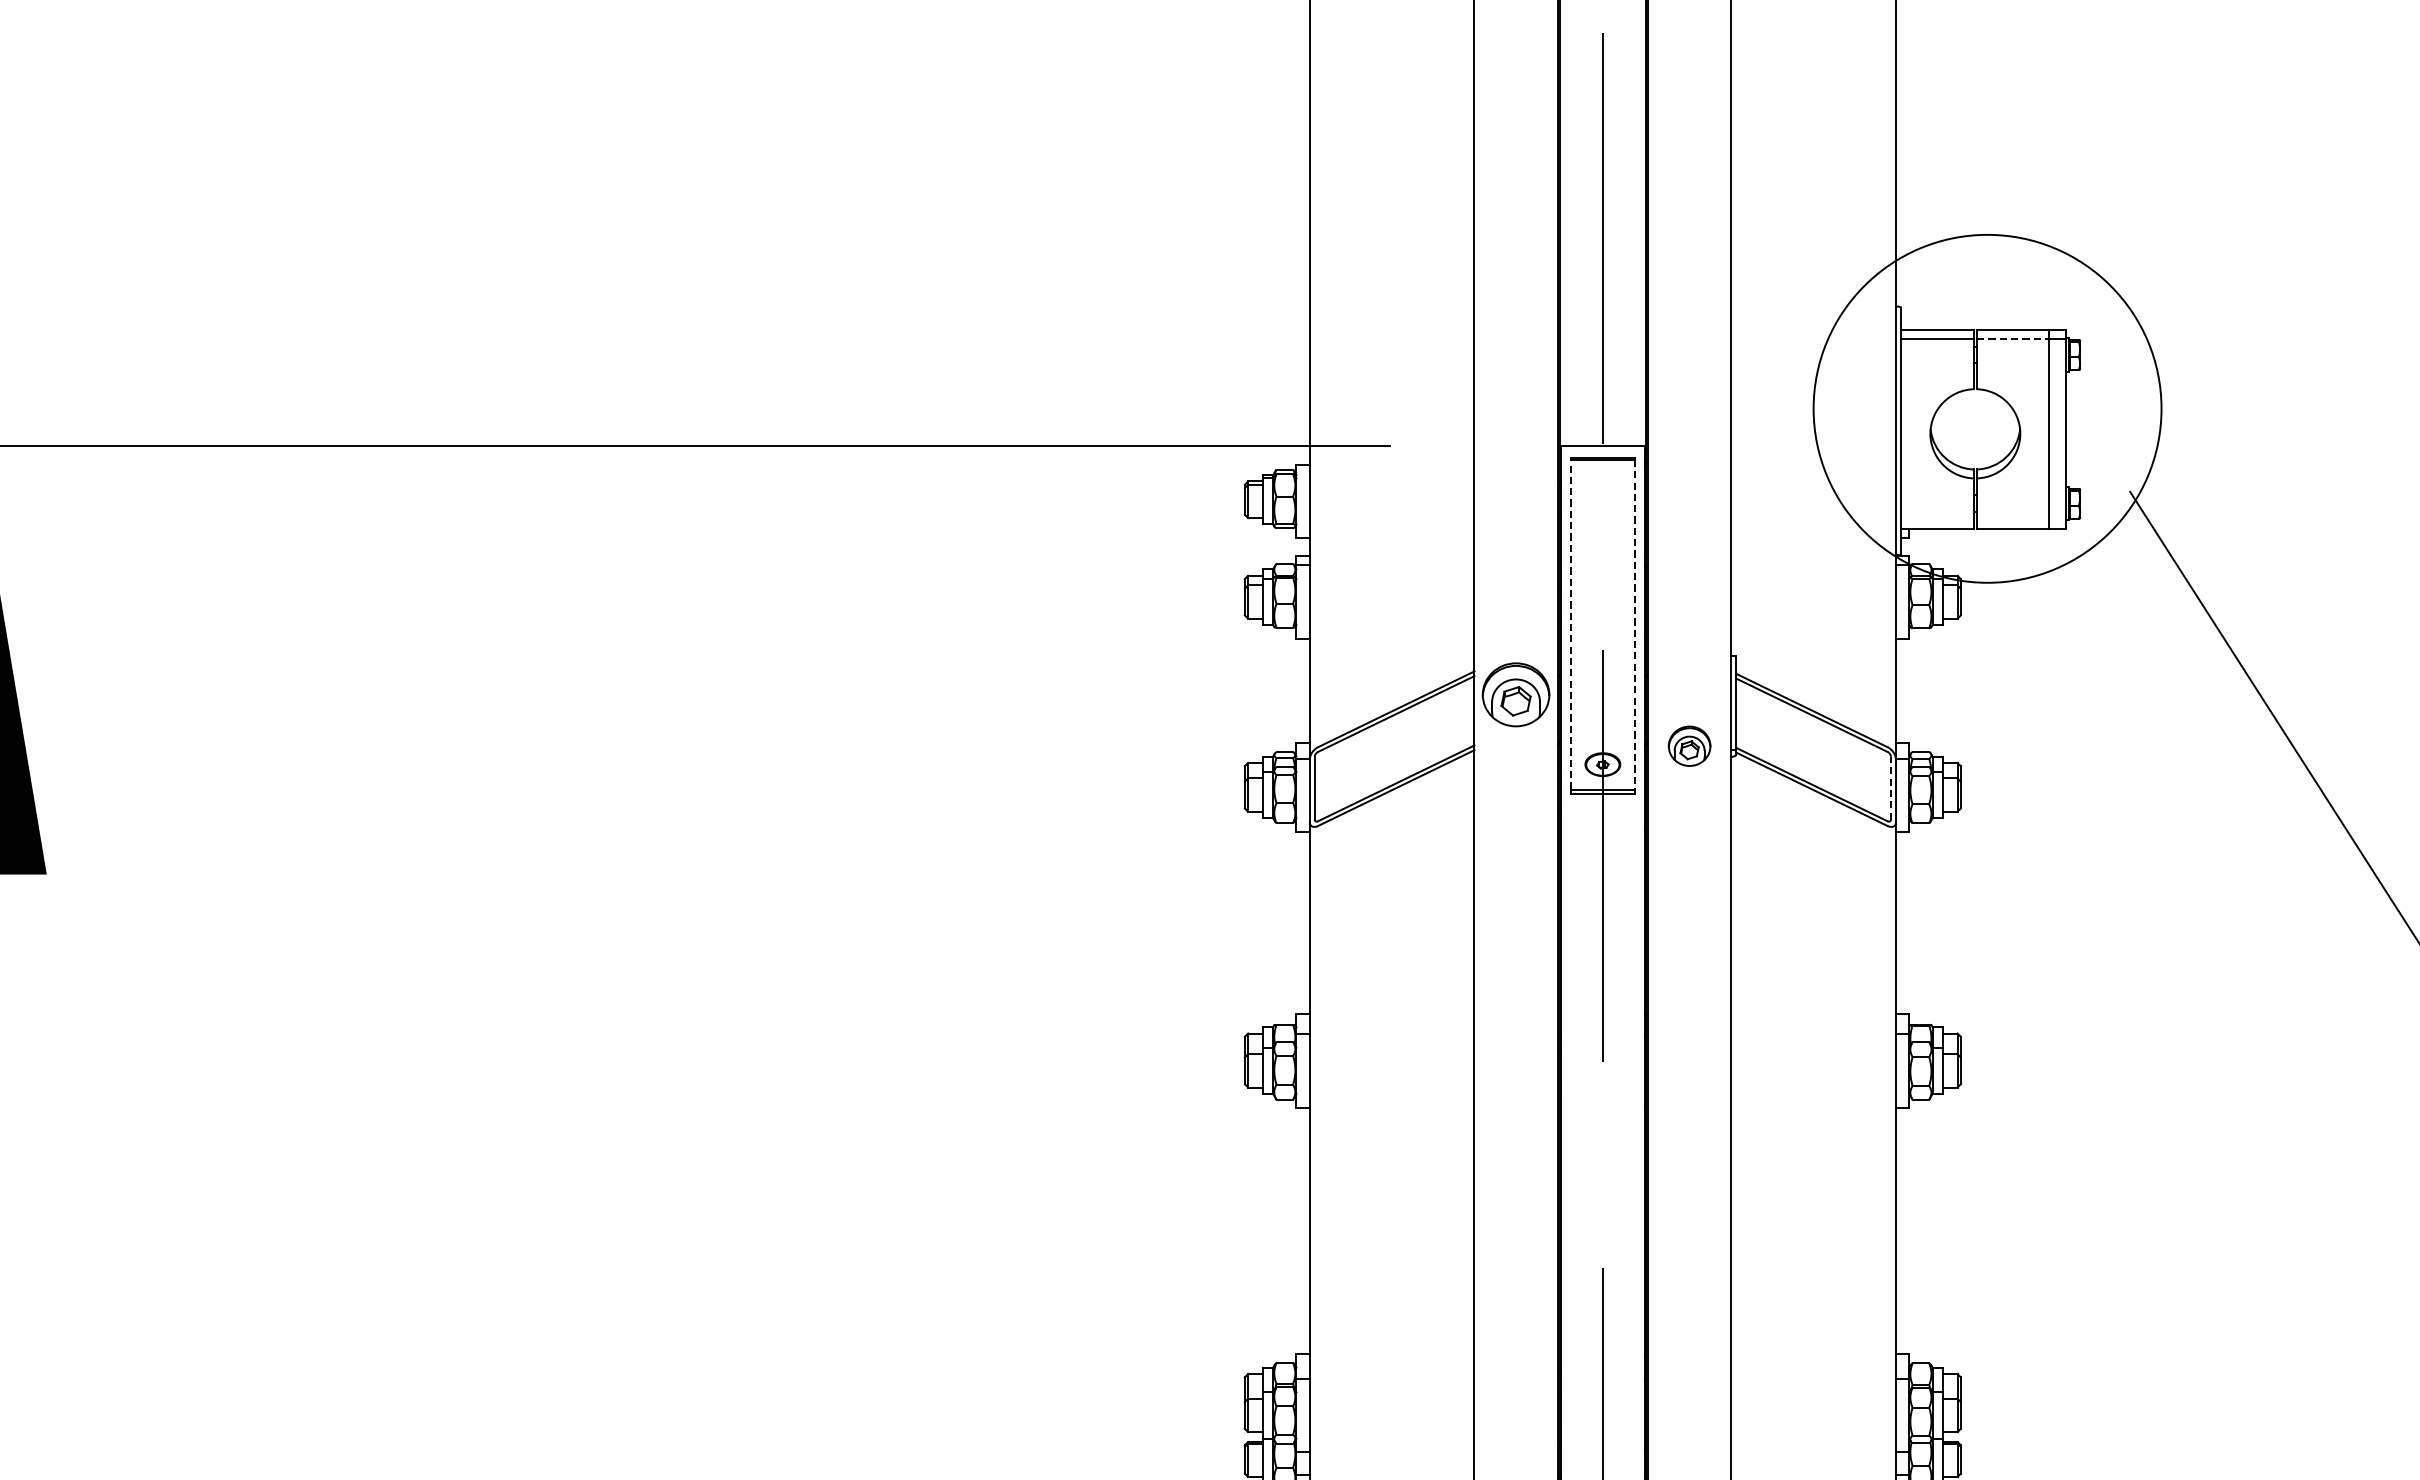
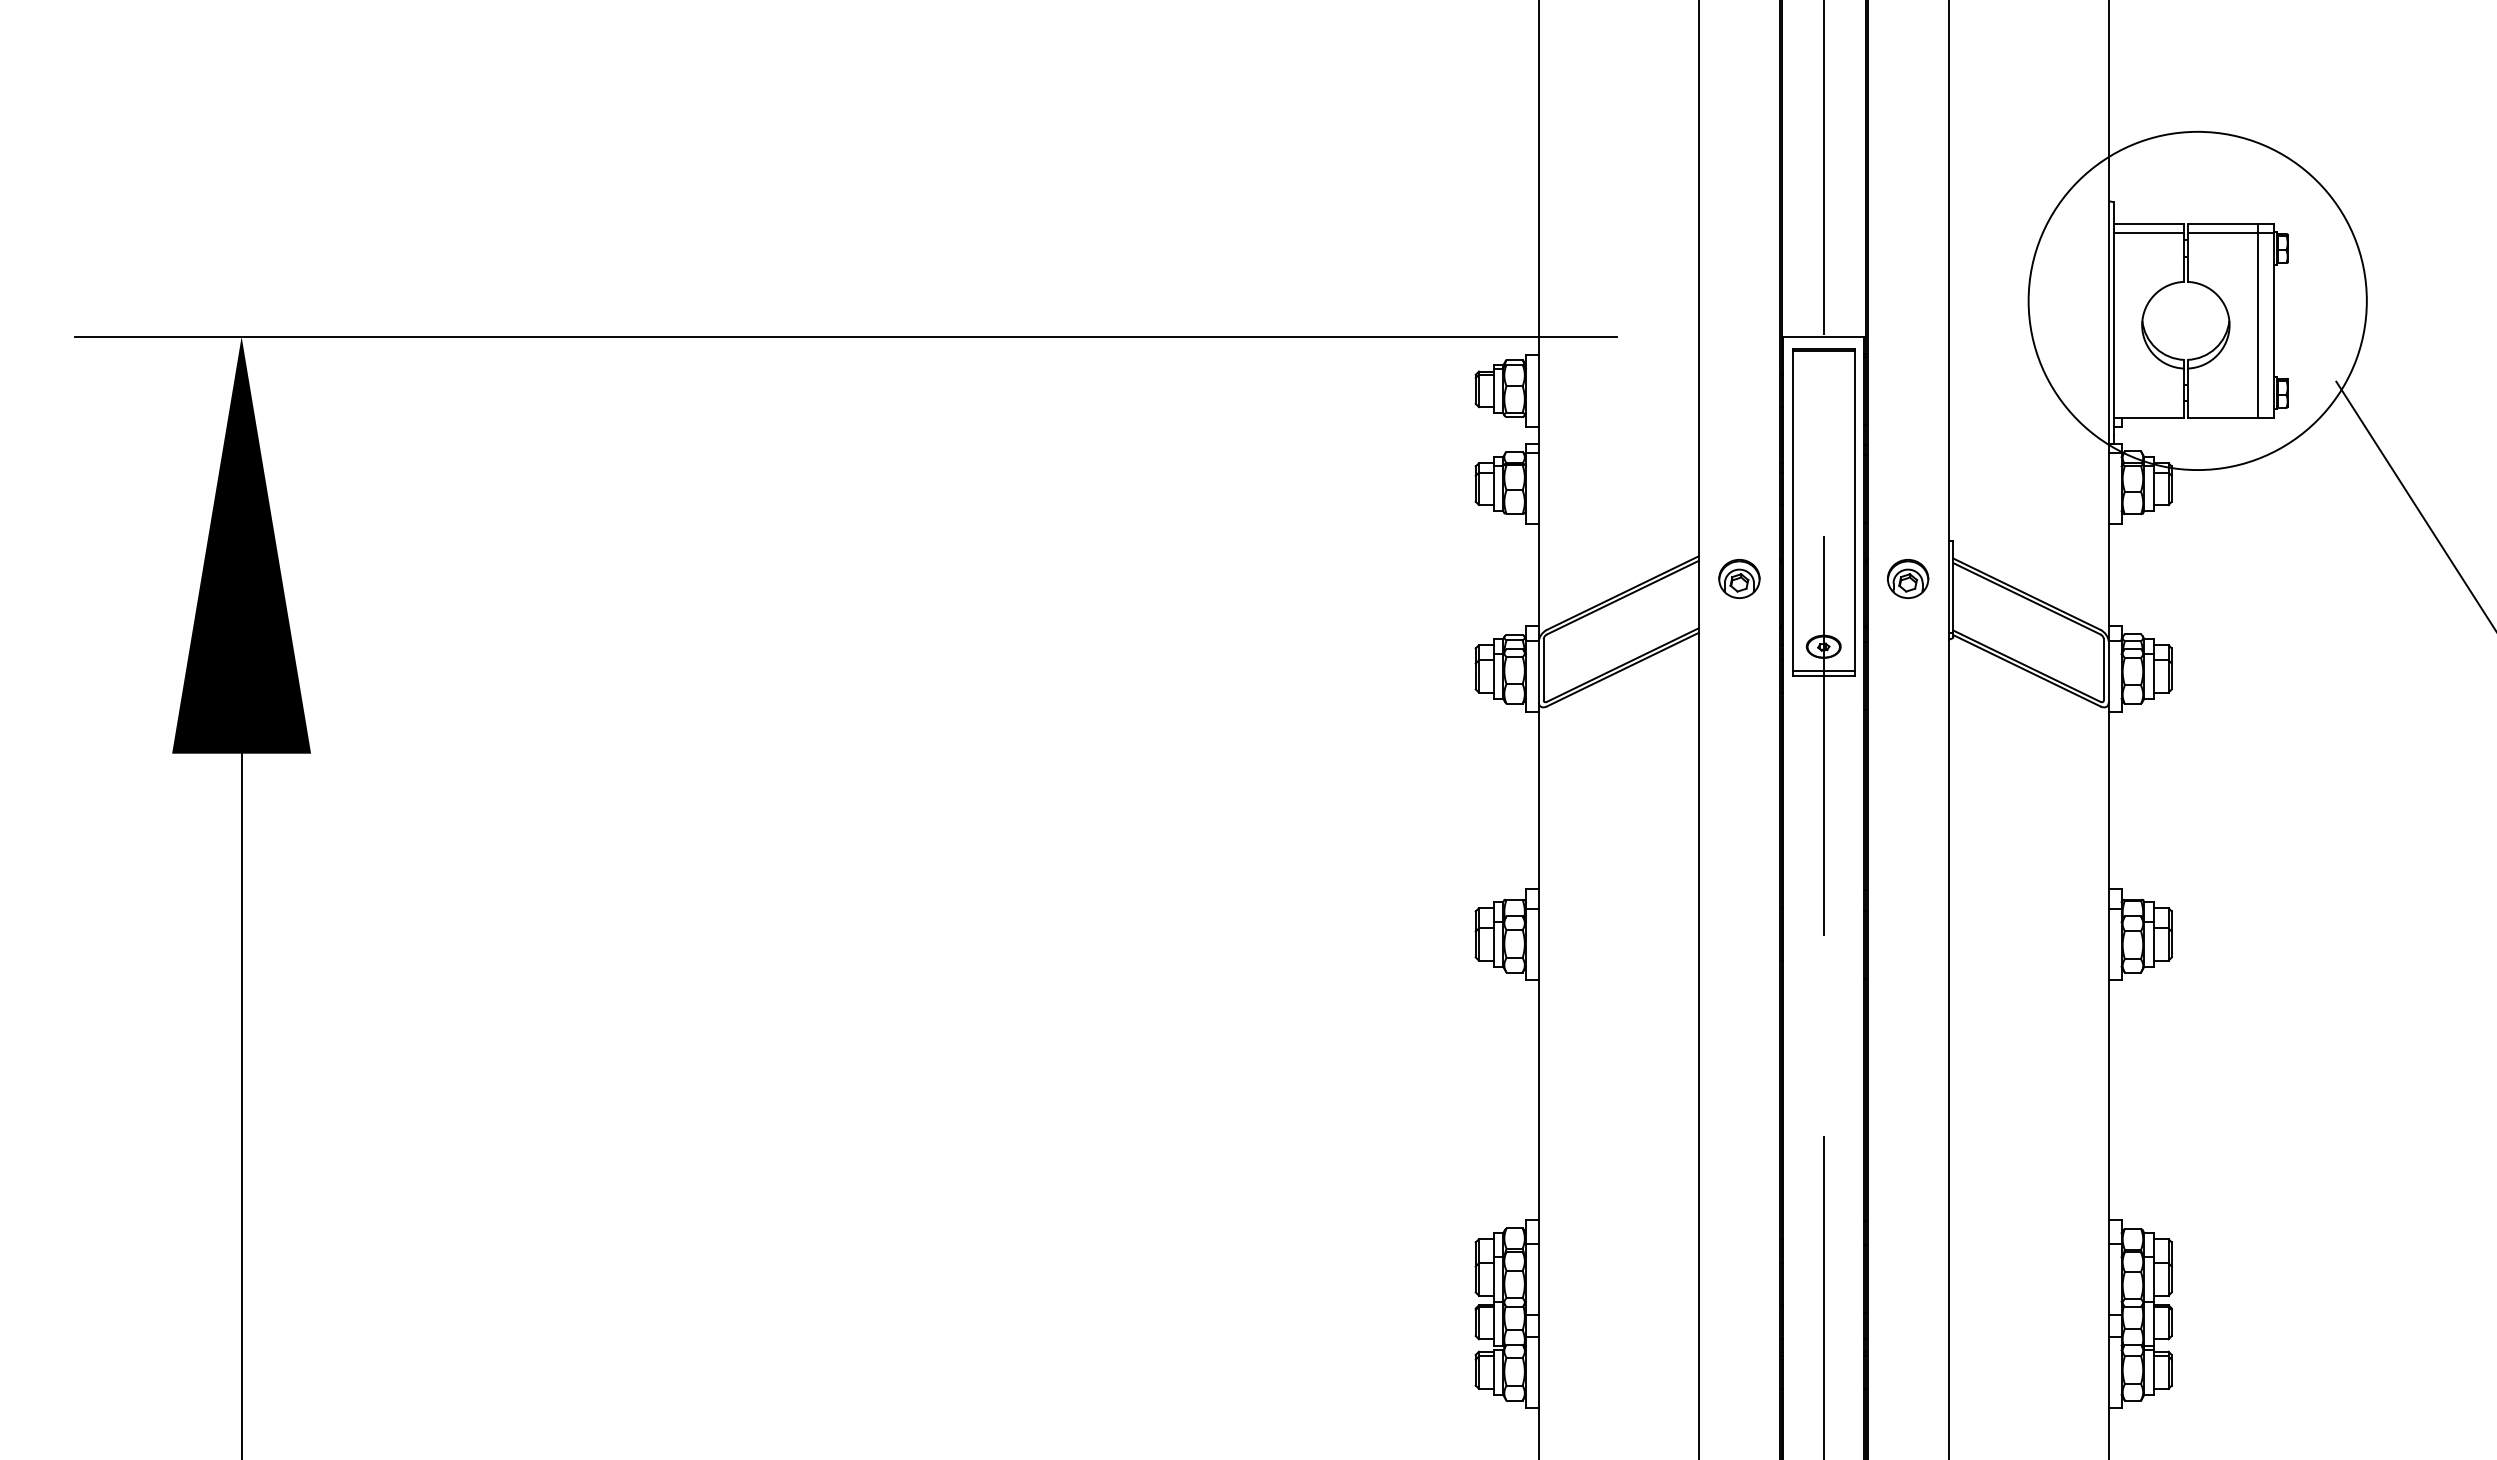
line: (2014, 338) -> (2223, 232), dashed -> solid
line: (1570, 624) -> (1792, 510), dashed -> solid
line: (1634, 625) -> (1854, 511), dashed -> solid
part: (1516, 694) -> (1739, 578), size x0.62
part: (1690, 745) -> (1908, 578), moved
line: (1890, 787) -> (2103, 669), dashed -> solid

